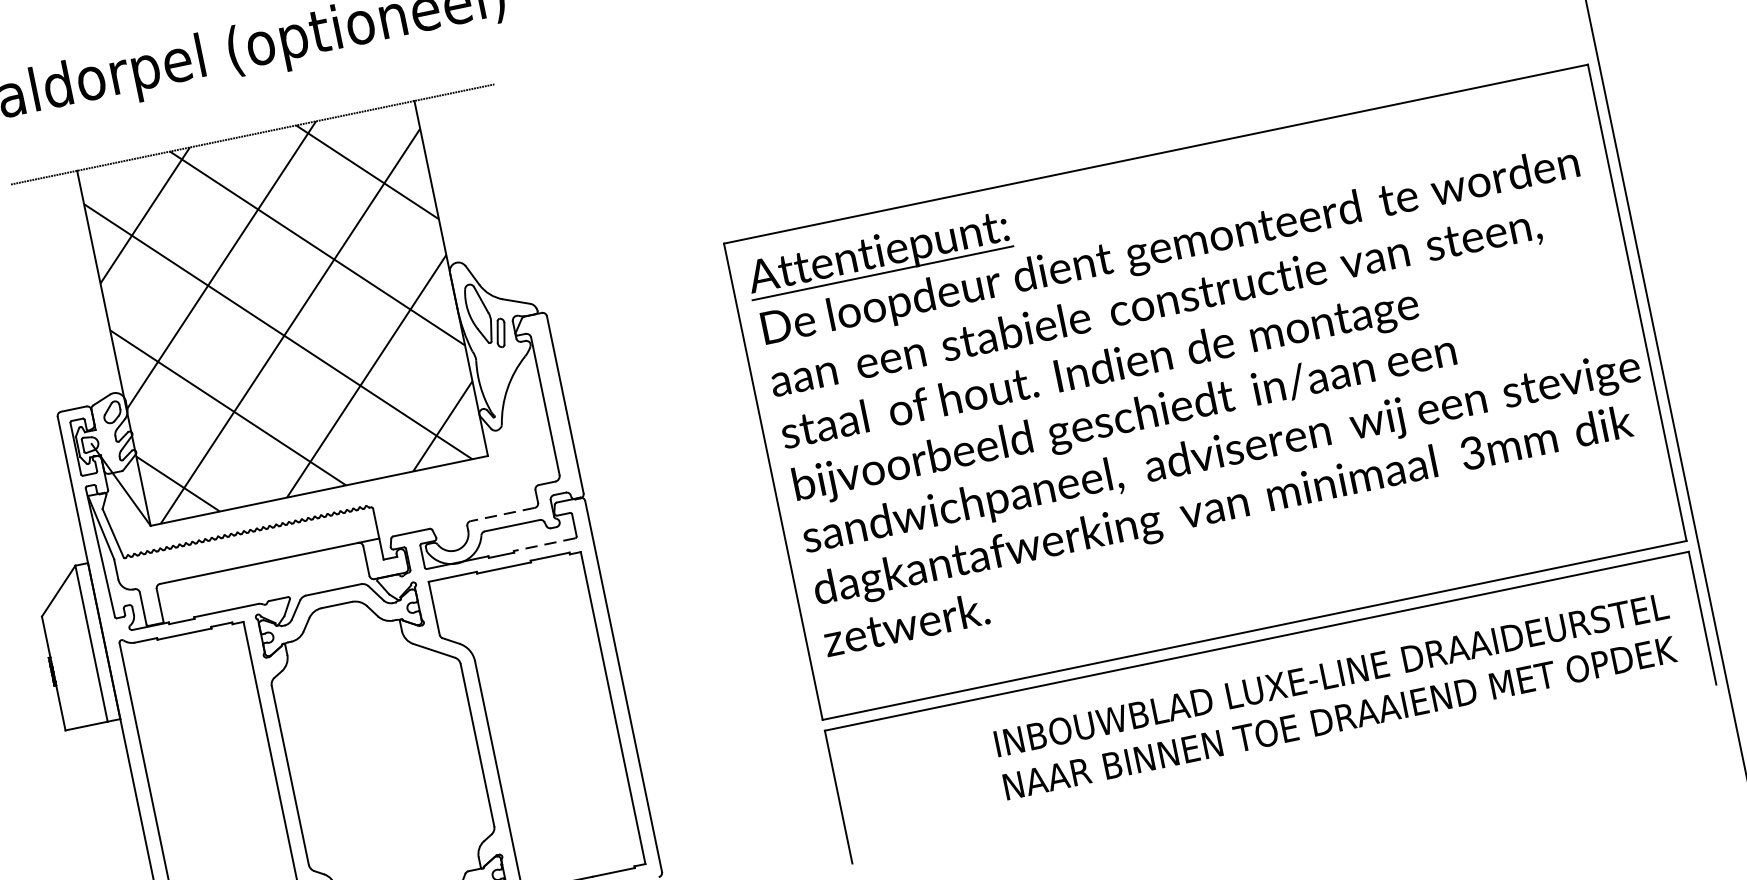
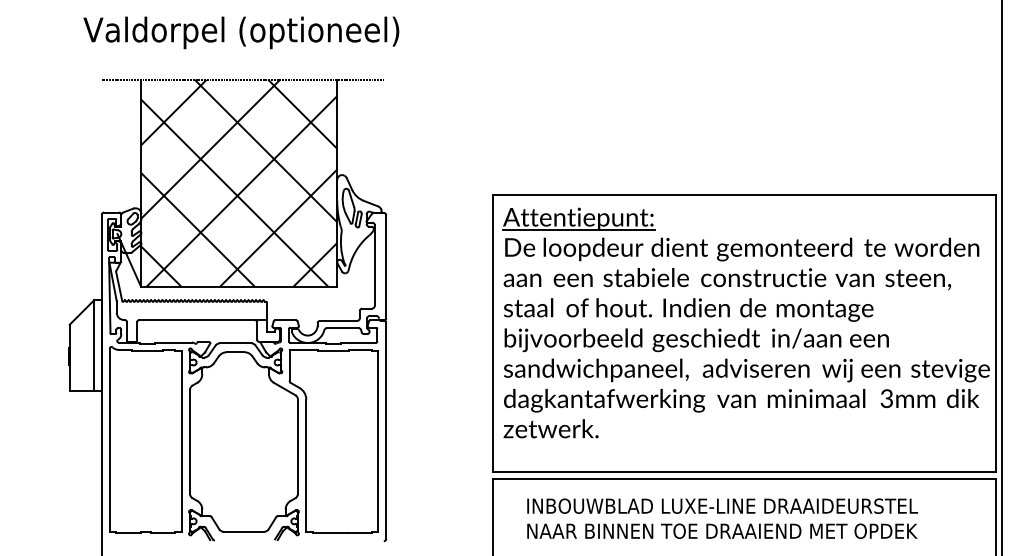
line: (502, 513) -> (338, 320), dashed -> solid
line: (544, 544) -> (358, 342), dashed -> solid
text: (1335, 696) -> (722, 518), moved

